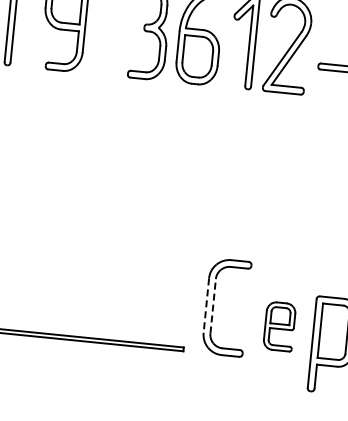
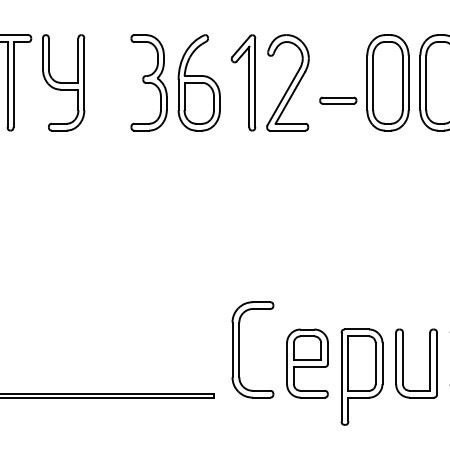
line: (213, 305) -> (239, 349), dashed -> solid
line: (206, 306) -> (232, 350), dashed -> solid
part: (279, 326) -> (307, 363), size x1.43

